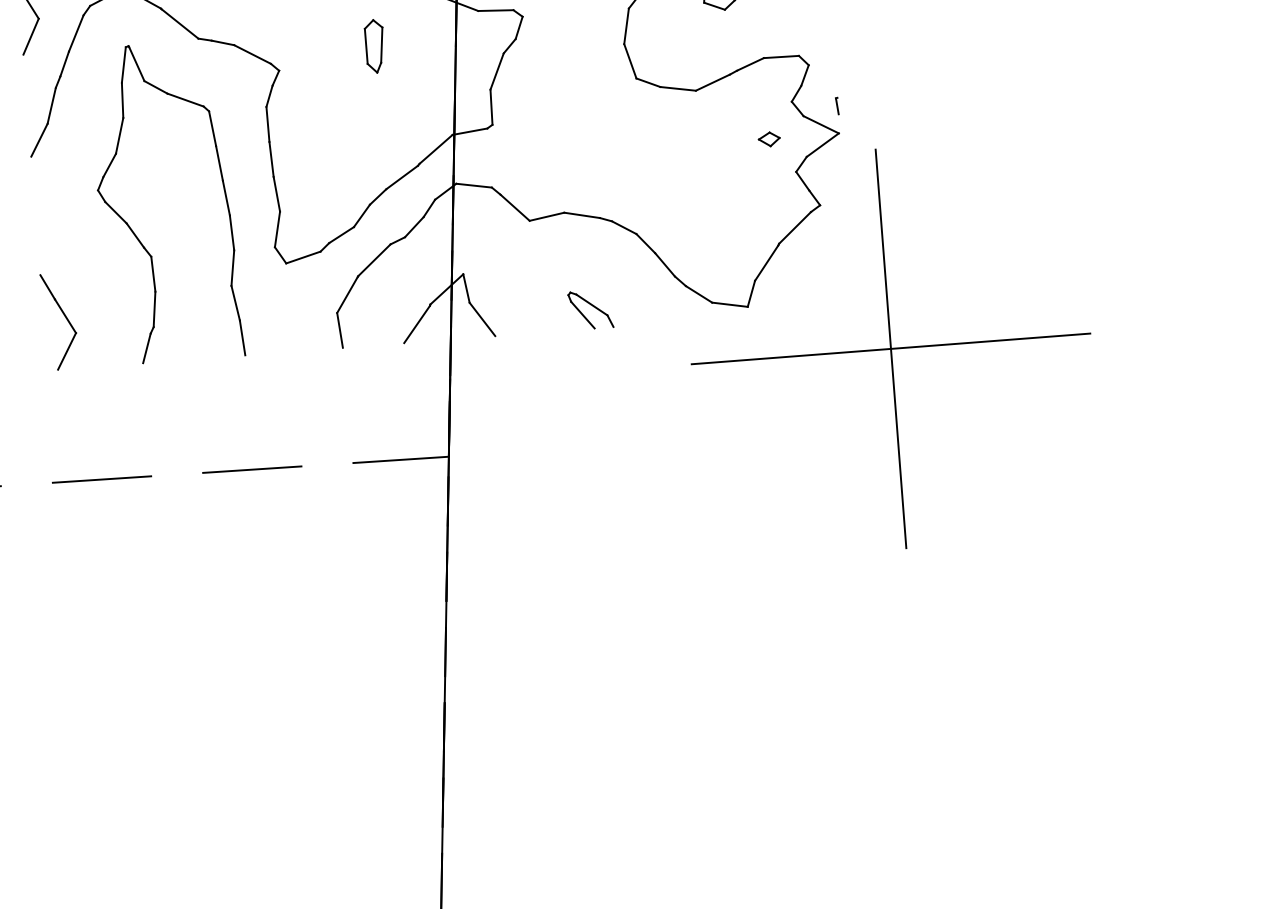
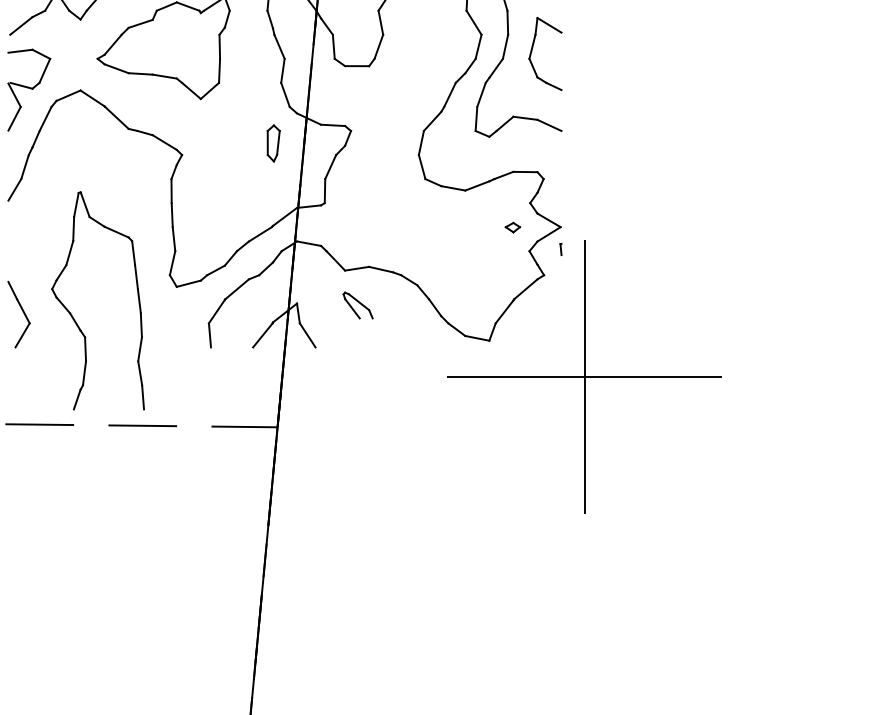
part: (374, 46) -> (273, 143), moved
part: (836, 104) -> (560, 248), moved
part: (132, 227) -> (73, 316), moved
part: (589, 309) -> (357, 305), moved

